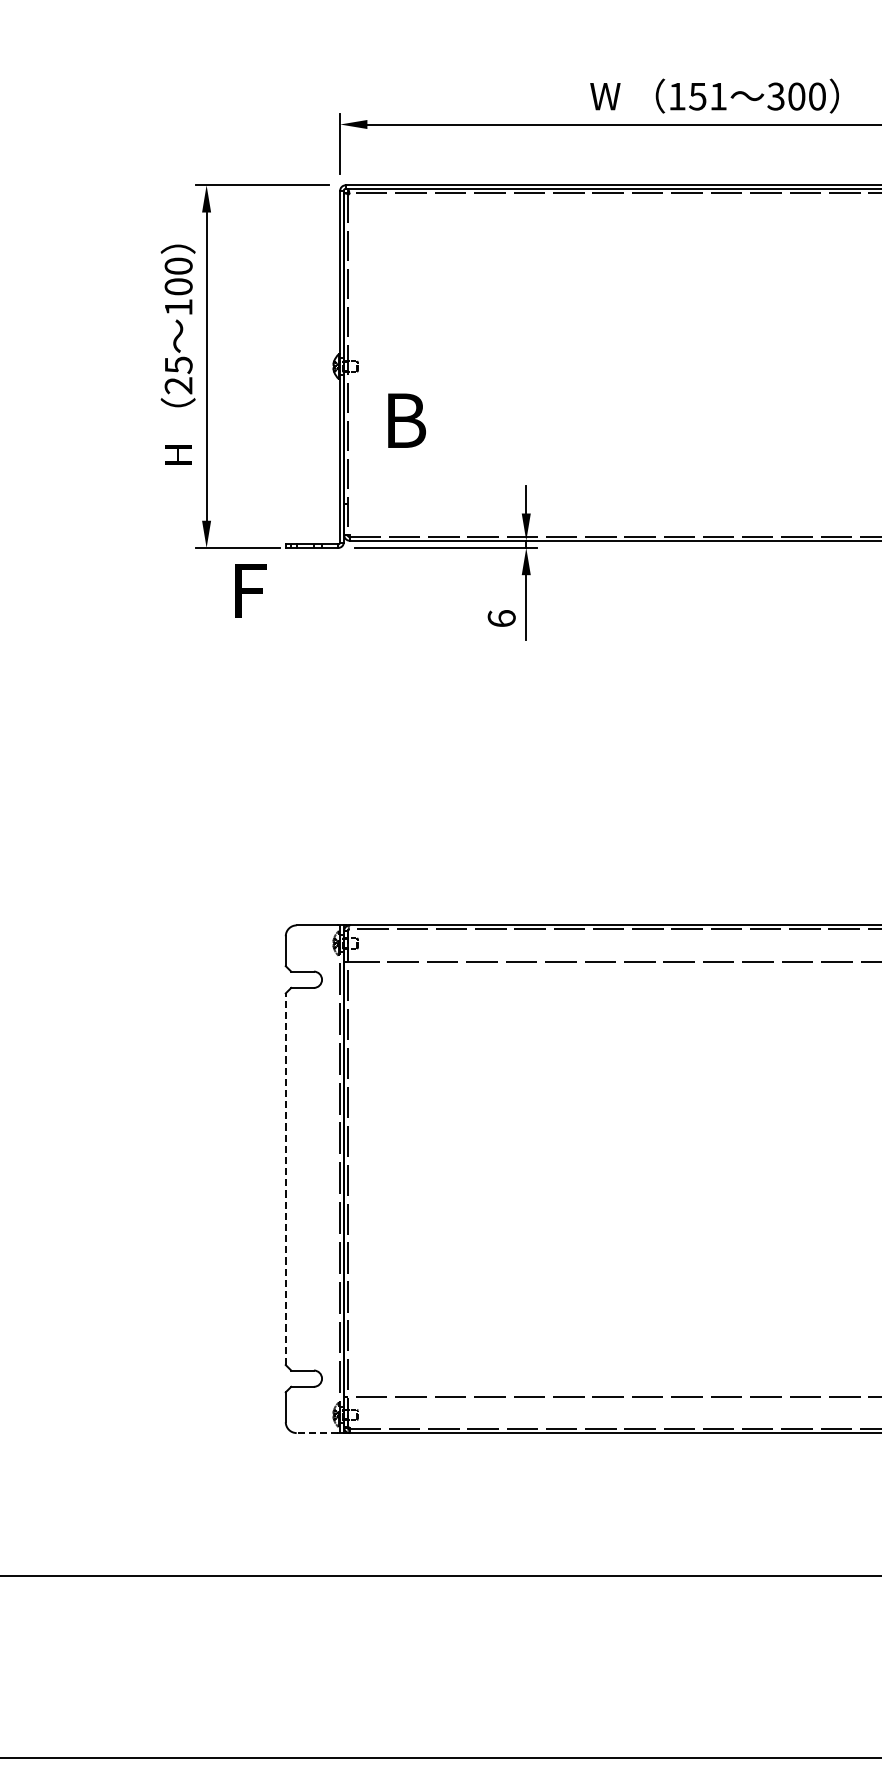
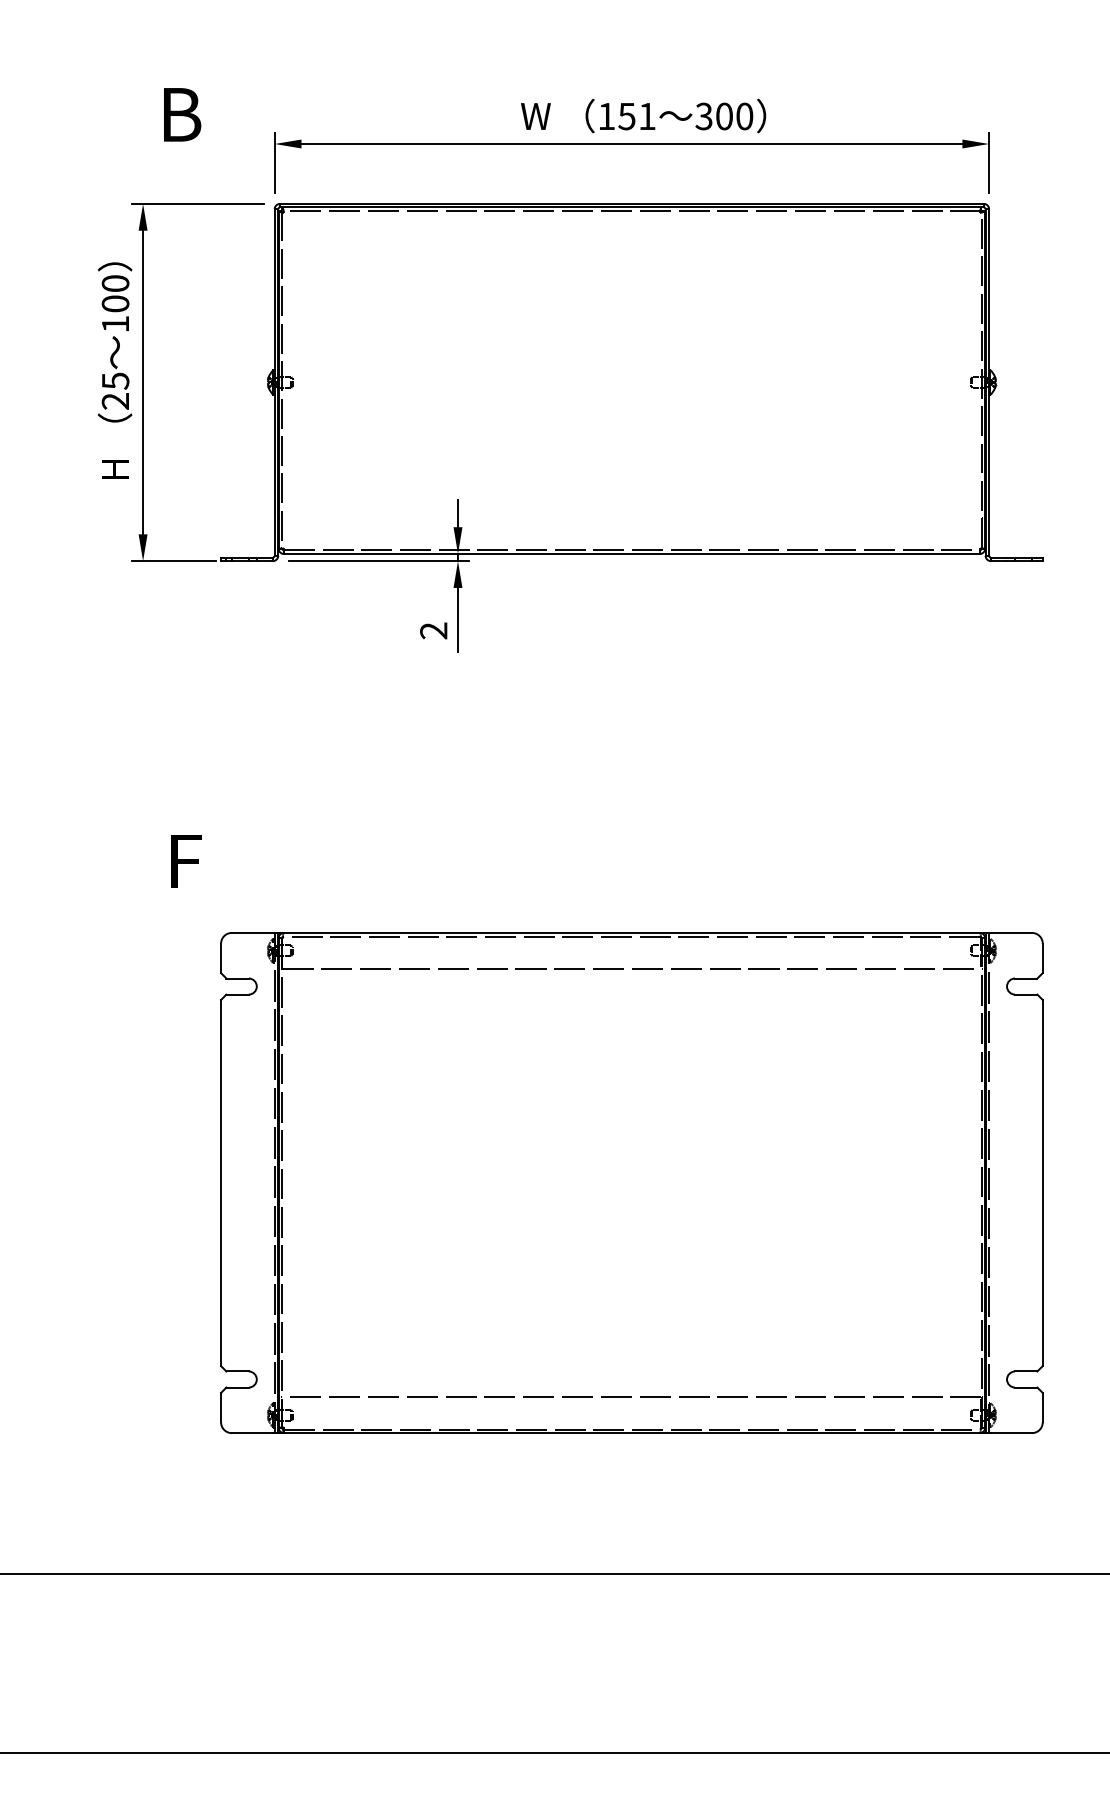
text: (407, 420) -> (182, 114), moved
text: (250, 590) -> (186, 861), moved
text: (501, 618) -> (433, 630), 6 -> 2
line: (286, 1178) -> (221, 1182), dashed -> solid
line: (317, 1433) -> (252, 1433), dashed -> solid

